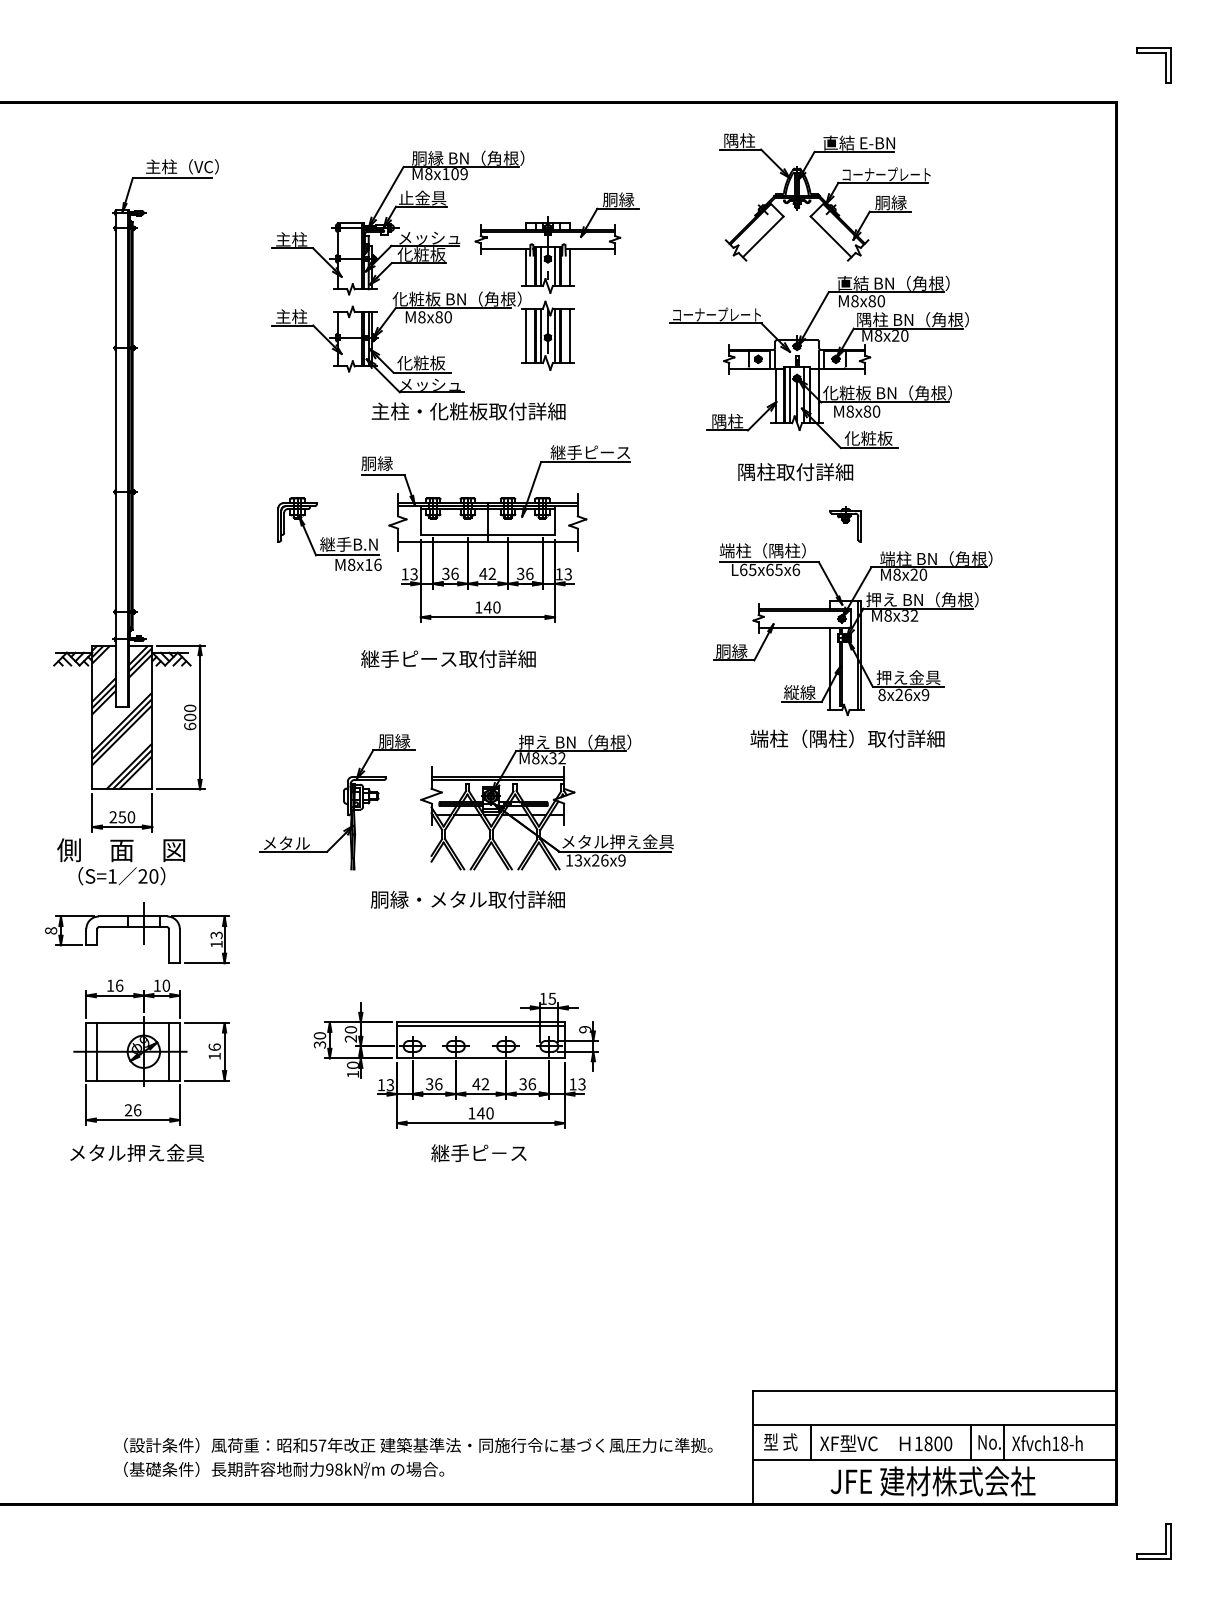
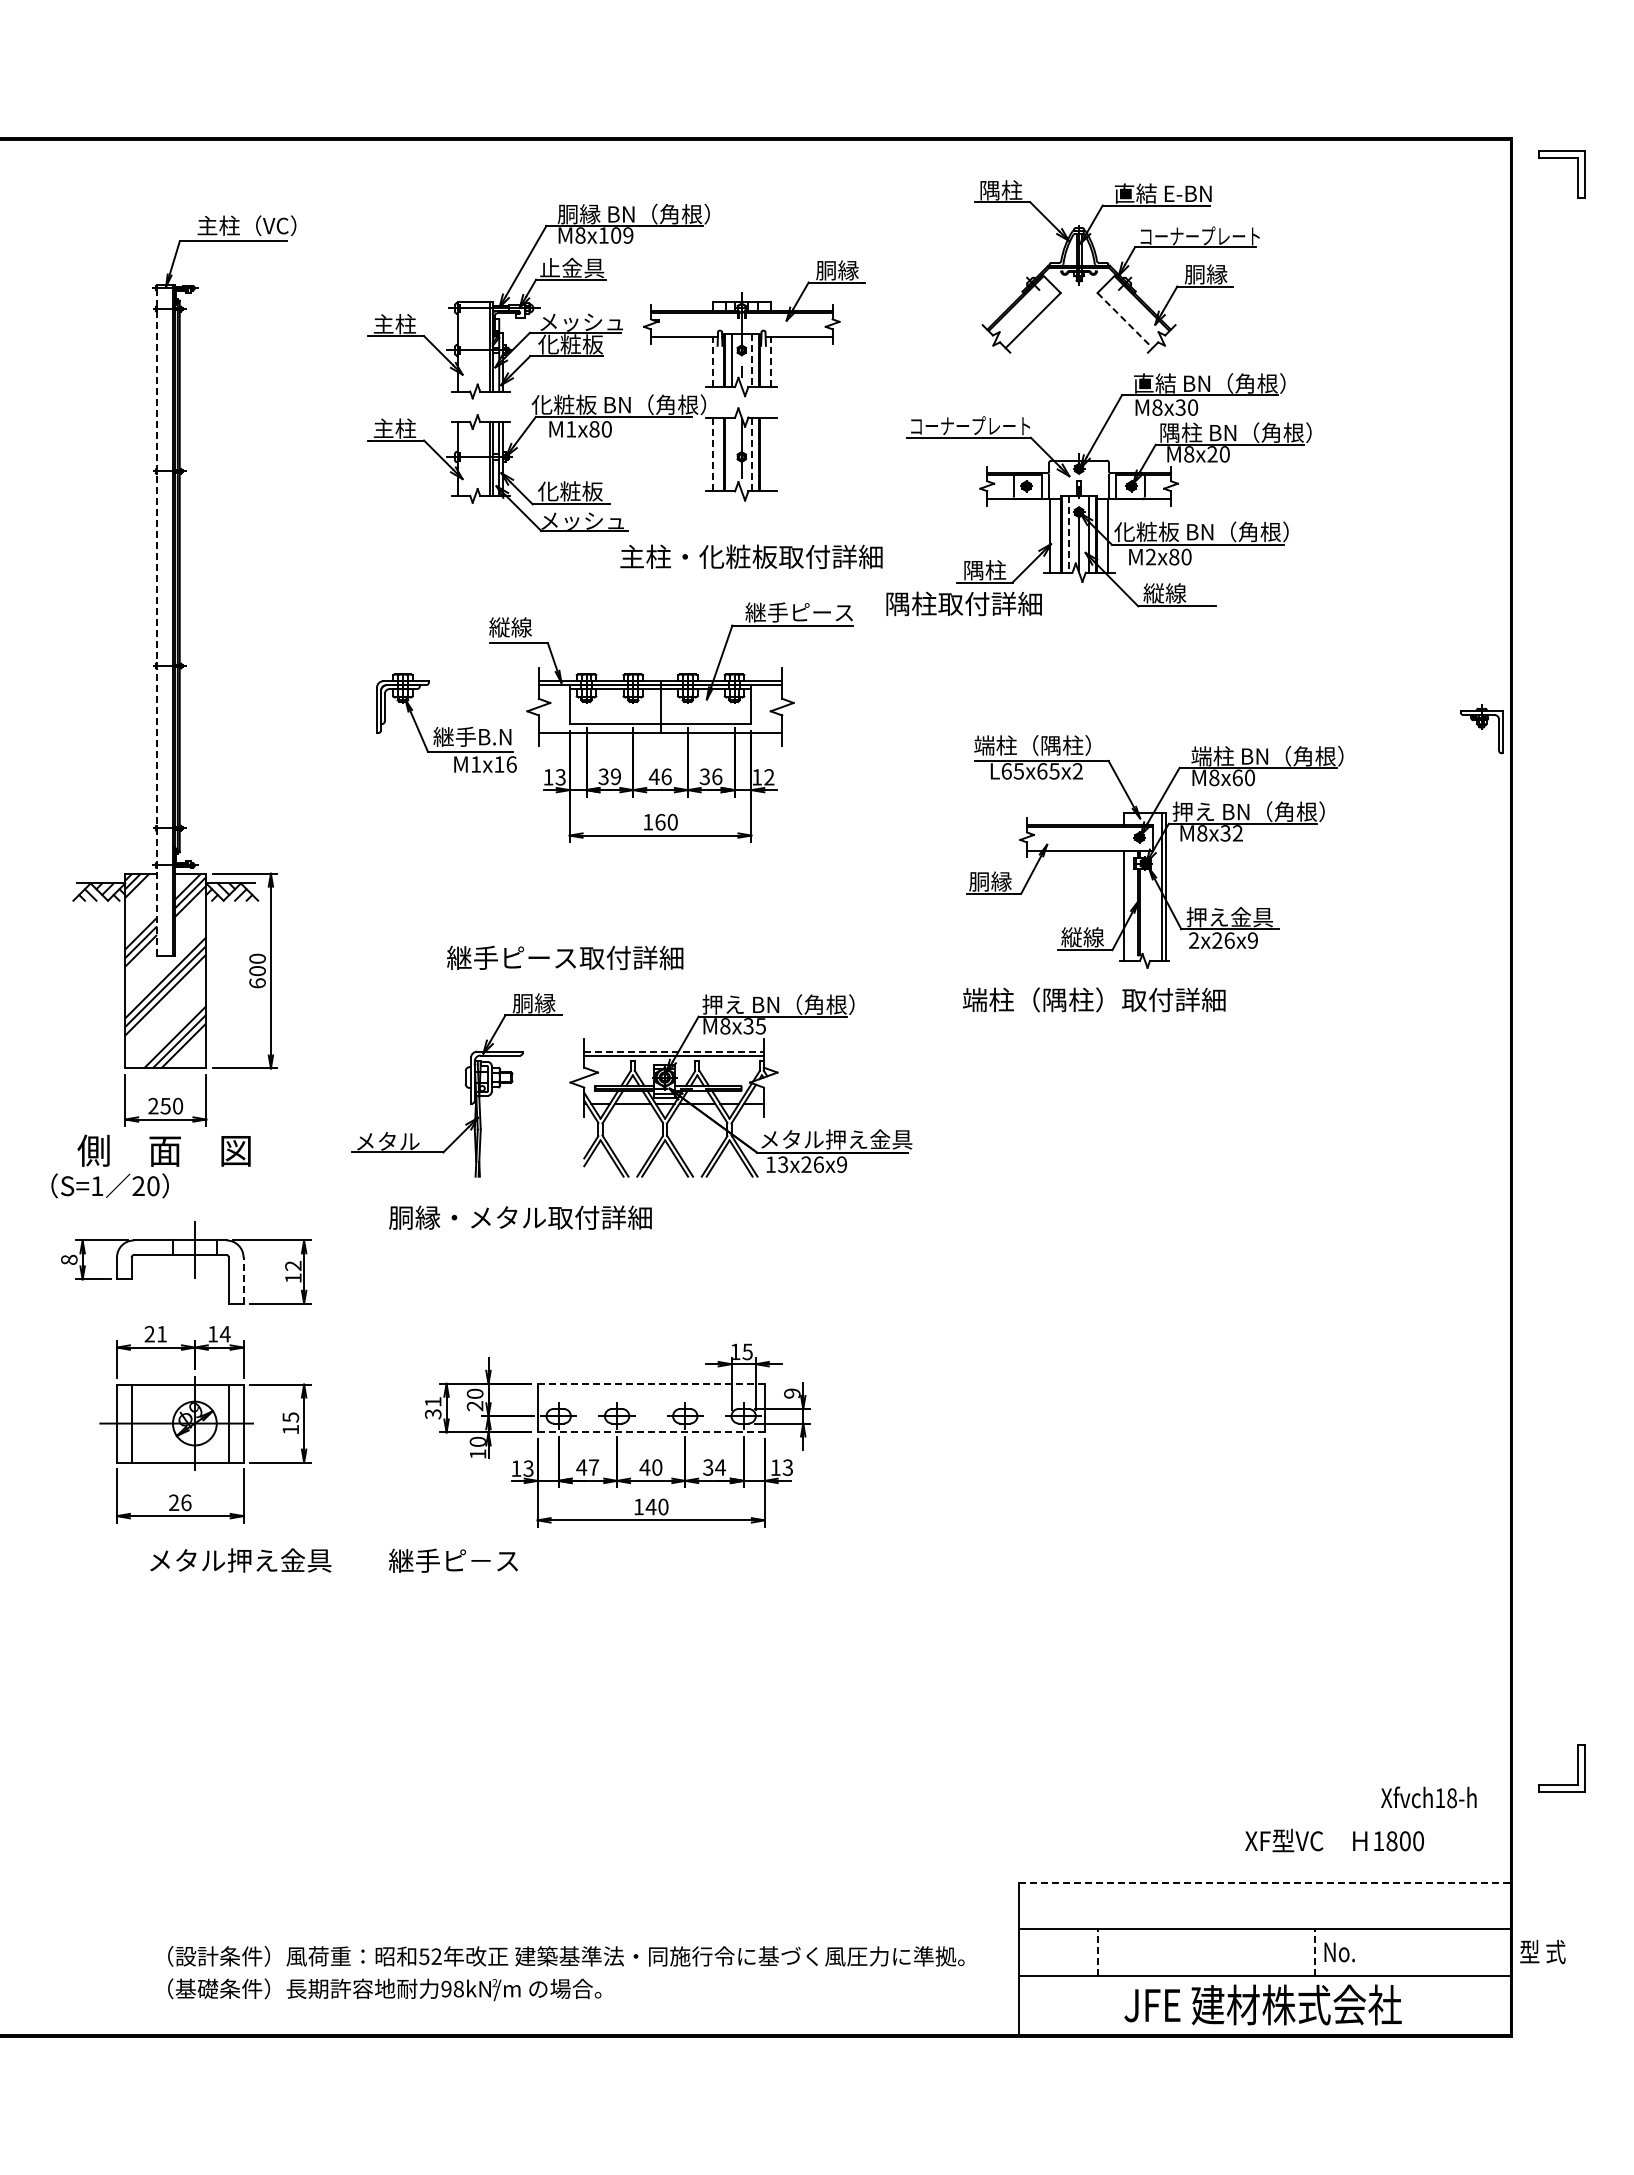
part: (1153, 53) -> (1561, 158), moved
line: (831, 236) -> (1125, 320), solid -> dashed
line: (526, 267) -> (712, 362), solid -> dashed
line: (555, 267) -> (751, 361), solid -> dashed
line: (569, 267) -> (770, 362), solid -> dashed
text: (872, 301) -> (1180, 407), M8x80 -> M8x30
text: (422, 317) -> (571, 429), M8x80 -> M1x80
line: (526, 335) -> (712, 454), solid -> dashed
line: (541, 335) -> (732, 454), removed
line: (555, 335) -> (751, 454), solid -> dashed
line: (569, 335) -> (770, 454), removed
line: (790, 394) -> (1069, 534), solid -> dashed
text: (468, 411) -> (751, 556), moved
text: (849, 411) -> (1150, 556), M8x80 -> M2x80
text: (868, 438) -> (1175, 593), 化粧板 -> 縦線
line: (116, 458) -> (157, 620), solid -> dashed
text: (377, 463) -> (510, 627), 胴縁 -> 縦線
text: (795, 471) -> (963, 603), moved
part: (845, 524) -> (1481, 729), moved
text: (351, 564) -> (476, 764), M8x16 -> M1x16
text: (795, 570) -> (1077, 771), L65x65x6 -> L65x65x2
text: (454, 573) -> (615, 776), 36 -> 39
text: (492, 573) -> (666, 776), 42 -> 46
text: (568, 574) -> (769, 777), 13 -> 12
text: (914, 574) -> (1237, 777), M8x20 -> M8x60
text: (487, 606) -> (659, 821), 140 -> 160
text: (448, 658) -> (565, 957), moved
text: (882, 694) -> (1194, 940), 8x26x9 -> 2x26x9
text: (846, 738) -> (1093, 999), moved
text: (561, 758) -> (760, 1026), M8x32 -> M8x35
line: (498, 776) -> (674, 1051), solid -> dashed
text: (121, 875) -> (109, 1185), moved
text: (467, 899) -> (520, 1217), moved
text: (216, 935) -> (293, 1266), 13 -> 12
line: (179, 946) -> (243, 1280), solid -> dashed
text: (114, 985) -> (155, 1333), 16 -> 21
text: (165, 985) -> (224, 1333), 10 -> 14
line: (481, 1022) -> (651, 1383), solid -> dashed
line: (480, 1025) -> (650, 1388), removed
text: (320, 1035) -> (433, 1401), 30 -> 31
text: (214, 1047) -> (290, 1417), 16 -> 15
line: (481, 1058) -> (651, 1432), solid -> dashed
text: (433, 1084) -> (587, 1467), 36 -> 47
text: (485, 1084) -> (657, 1467), 42 -> 40
text: (532, 1084) -> (720, 1467), 36 -> 34
text: (136, 1152) -> (240, 1560), moved
text: (479, 1152) -> (453, 1560), moved
line: (934, 1390) -> (1265, 1882), solid -> dashed
text: (780, 1441) -> (1542, 1951), moved
line: (810, 1442) -> (1097, 1952), solid -> dashed
line: (971, 1442) -> (1314, 1952), solid -> dashed
line: (1003, 1442) -> (1358, 1952), removed
text: (886, 1443) -> (1334, 1840), moved
text: (1047, 1443) -> (1428, 1797), moved
text: (322, 1445) -> (436, 1956), 57 -> 52
part: (1165, 1541) -> (1577, 1768), moved

